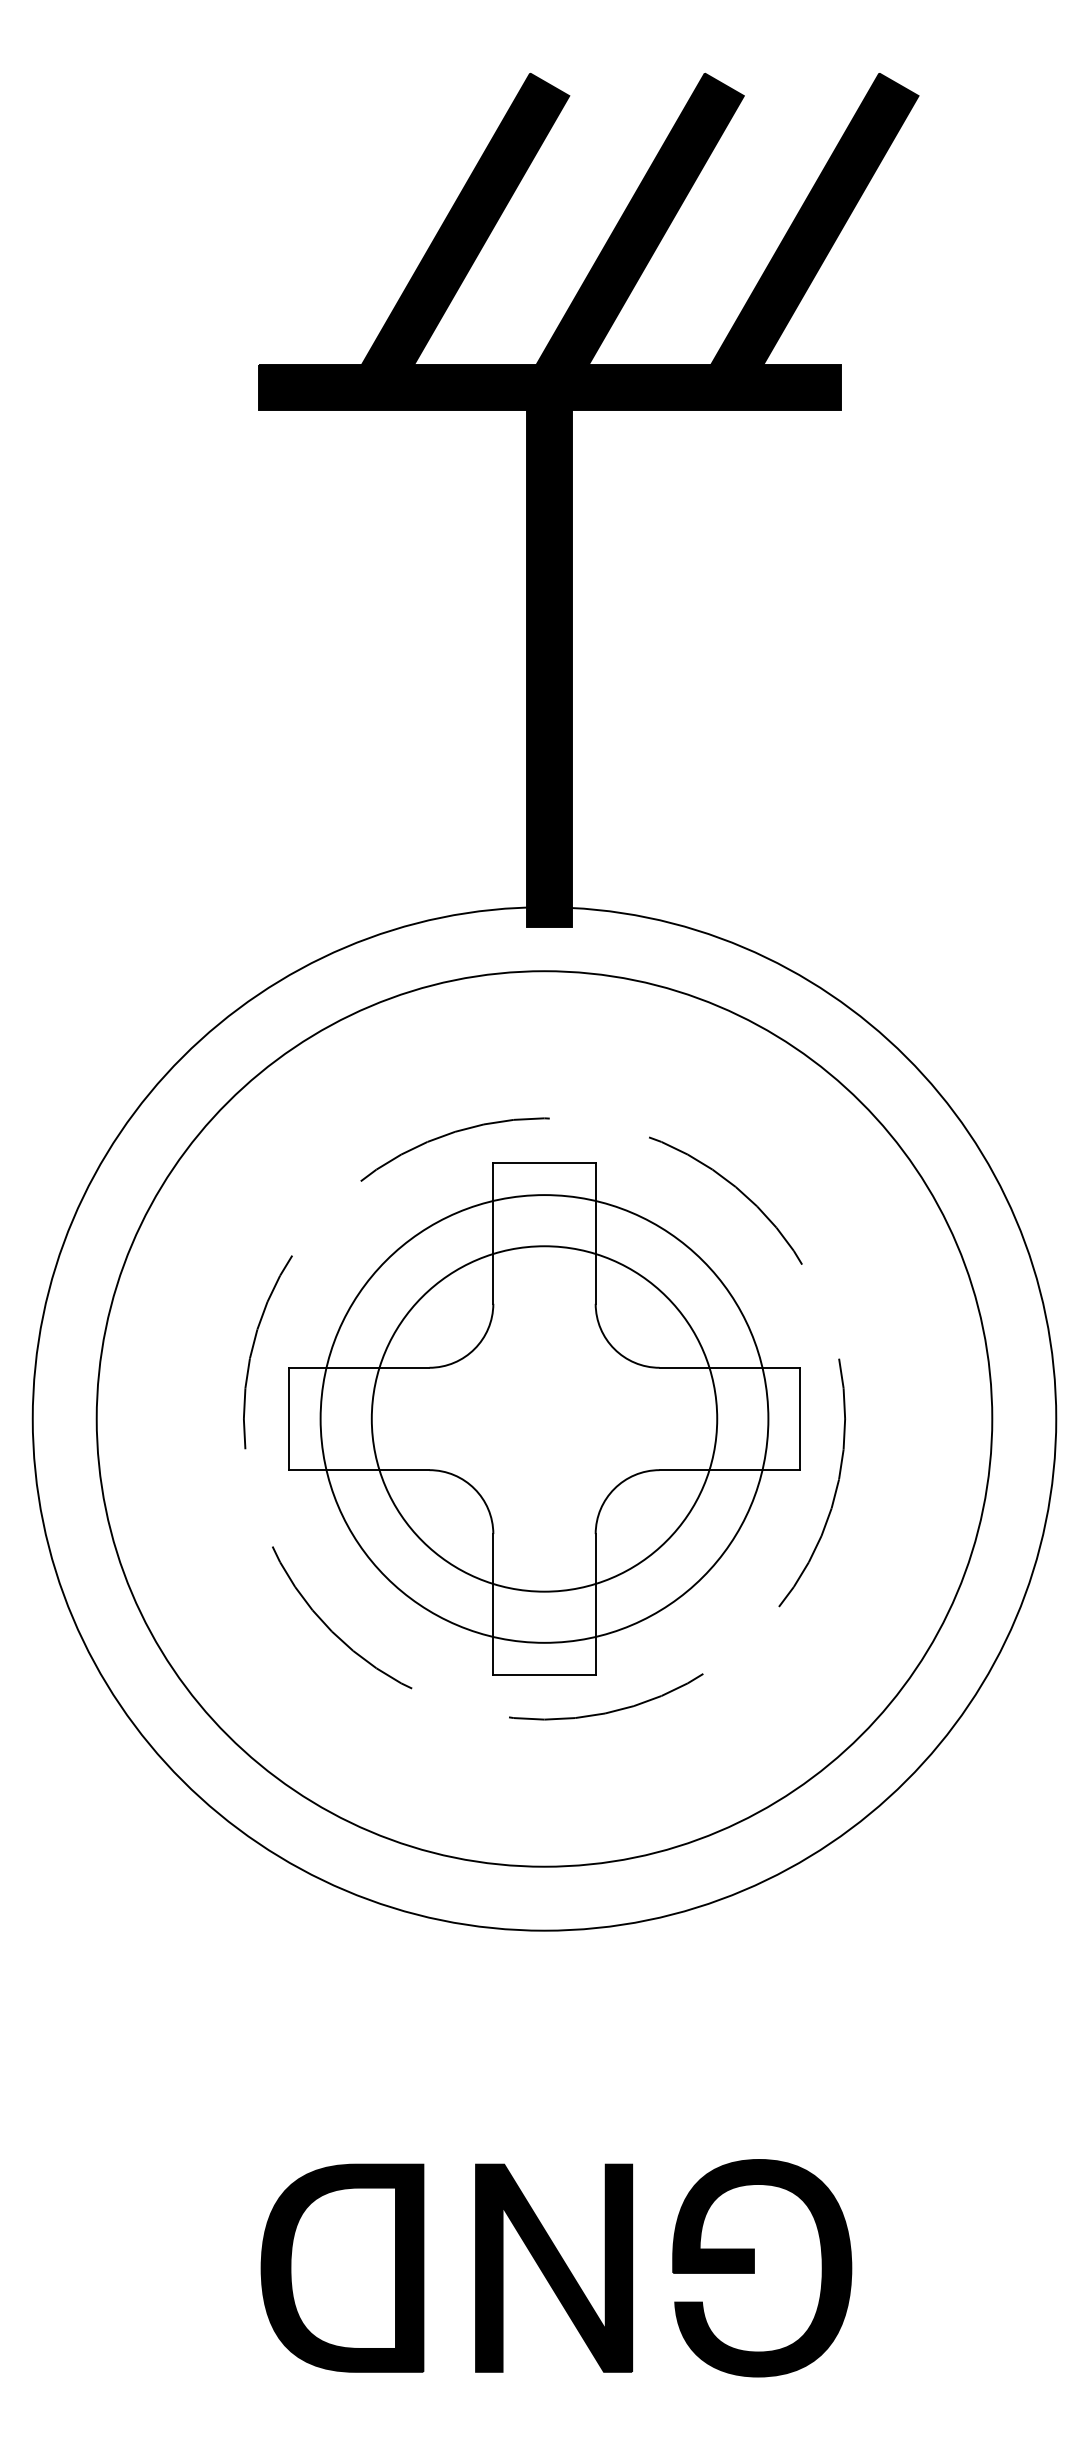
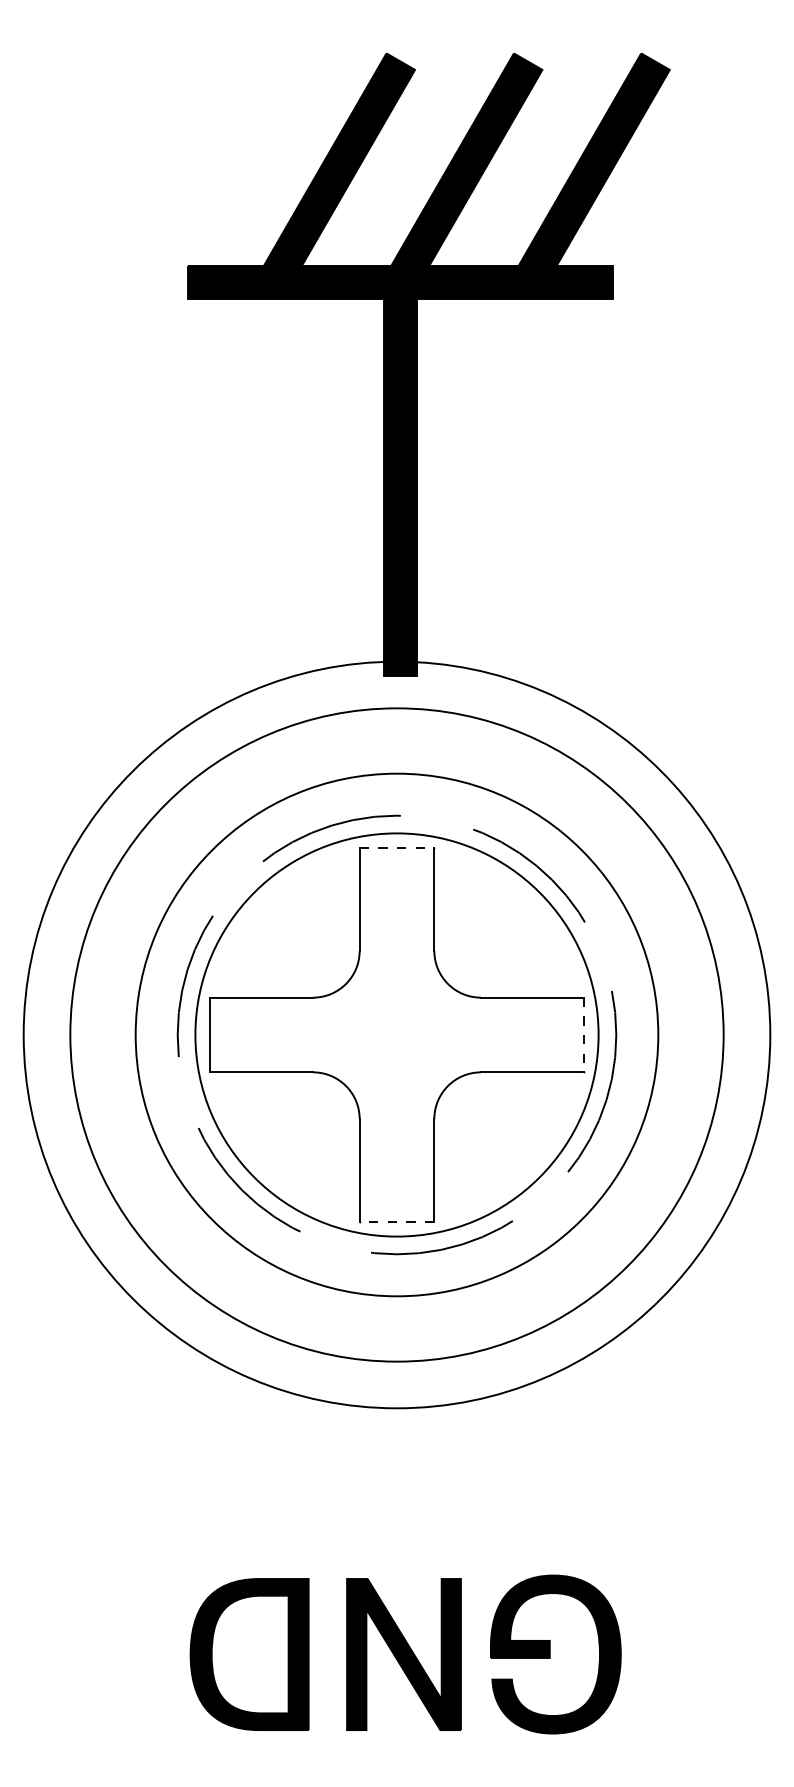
line: (545, 1163) -> (397, 848), solid -> dashed
circle: (544, 1418) -> (397, 1034), size x1.6
circle: (544, 1418) -> (397, 1034), size x1.6
line: (800, 1419) -> (583, 1035), solid -> dashed
line: (544, 1674) -> (397, 1221), solid -> dashed

